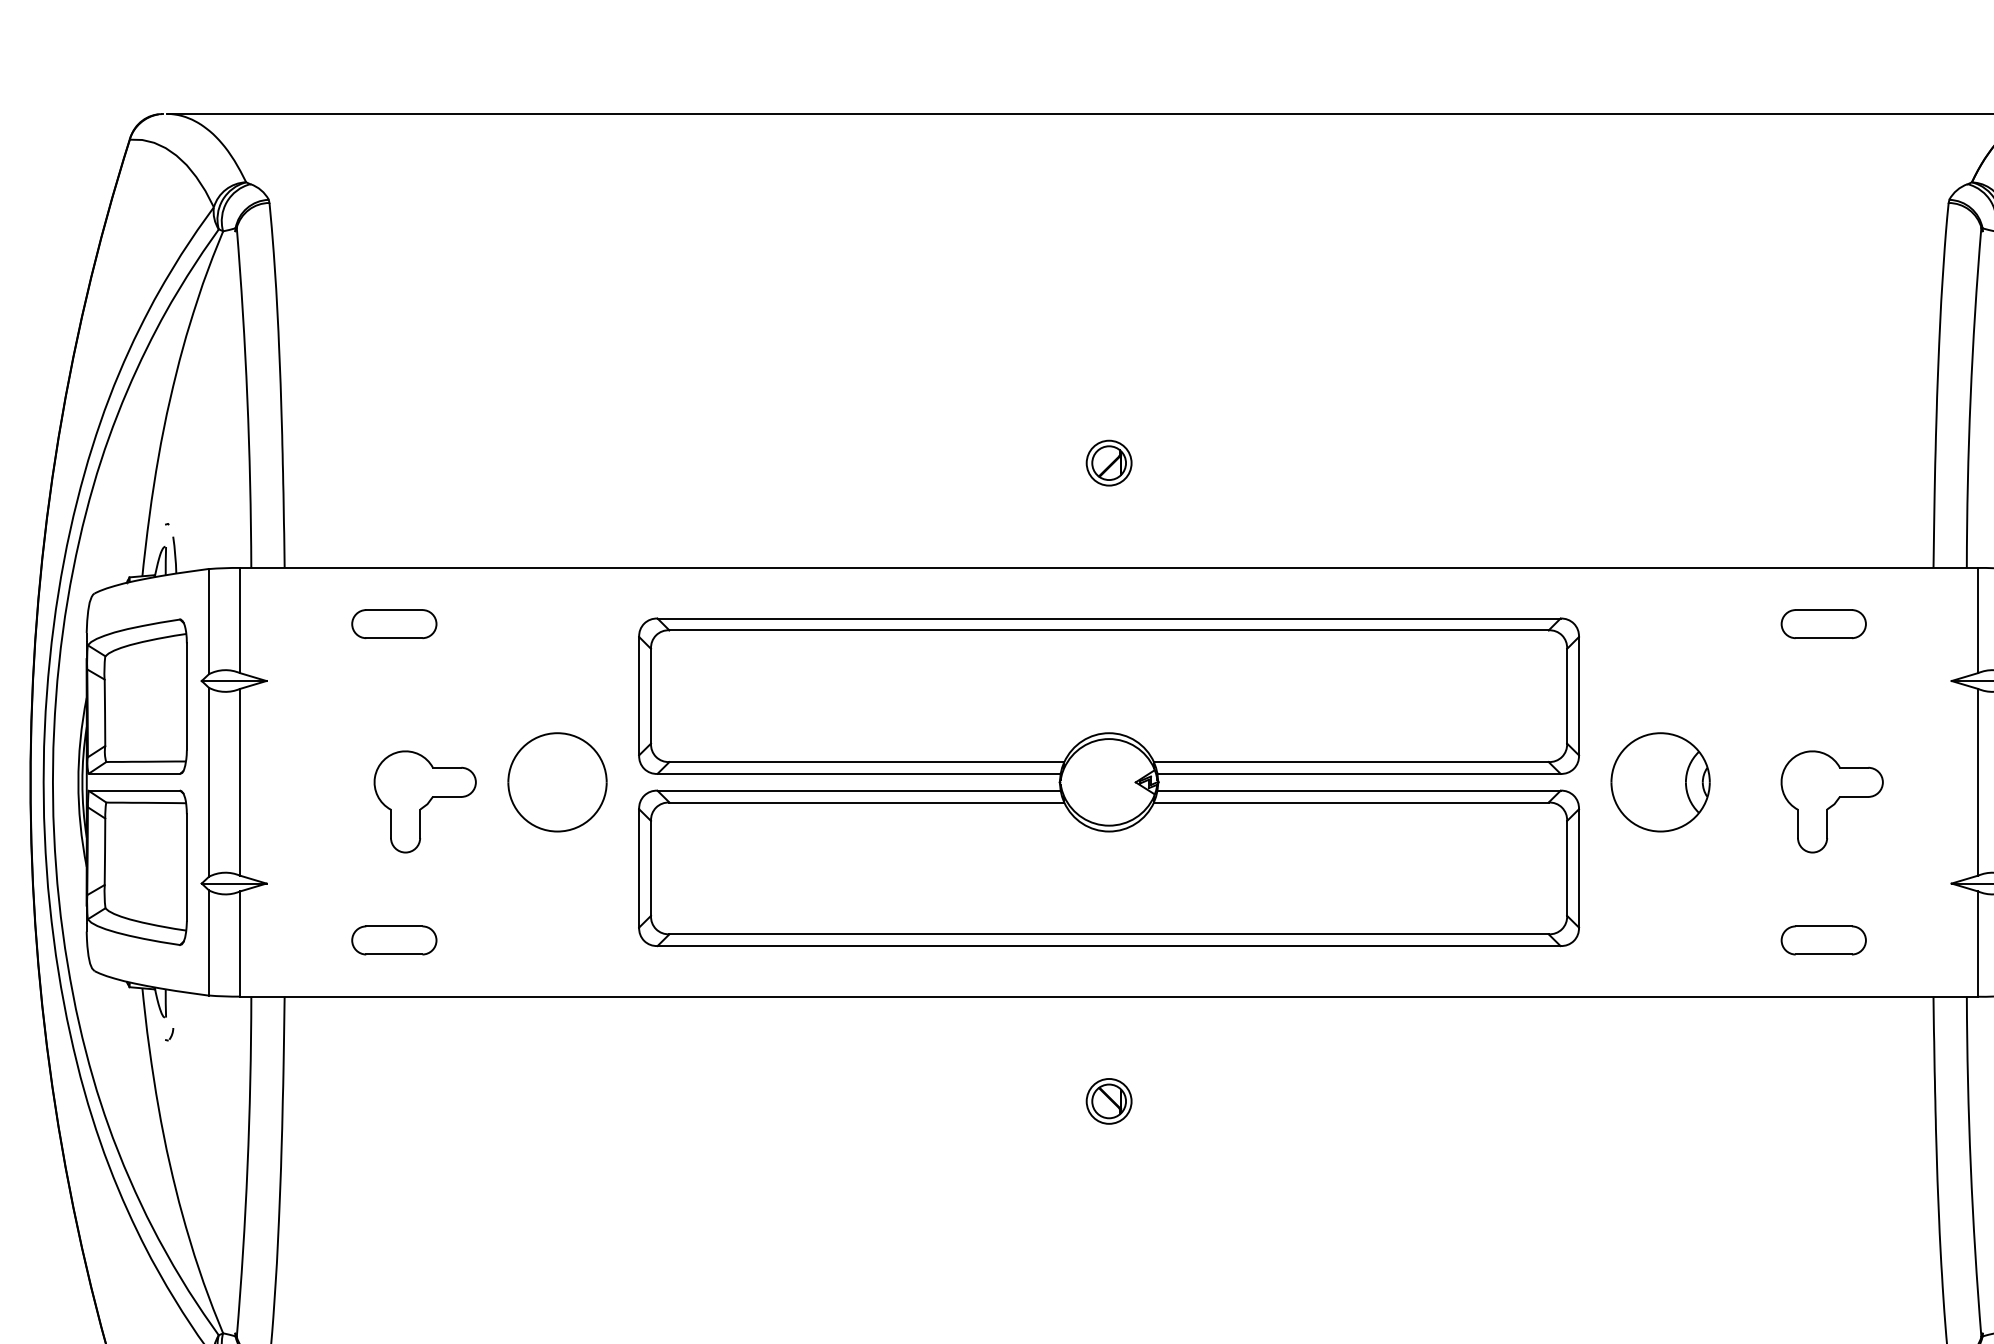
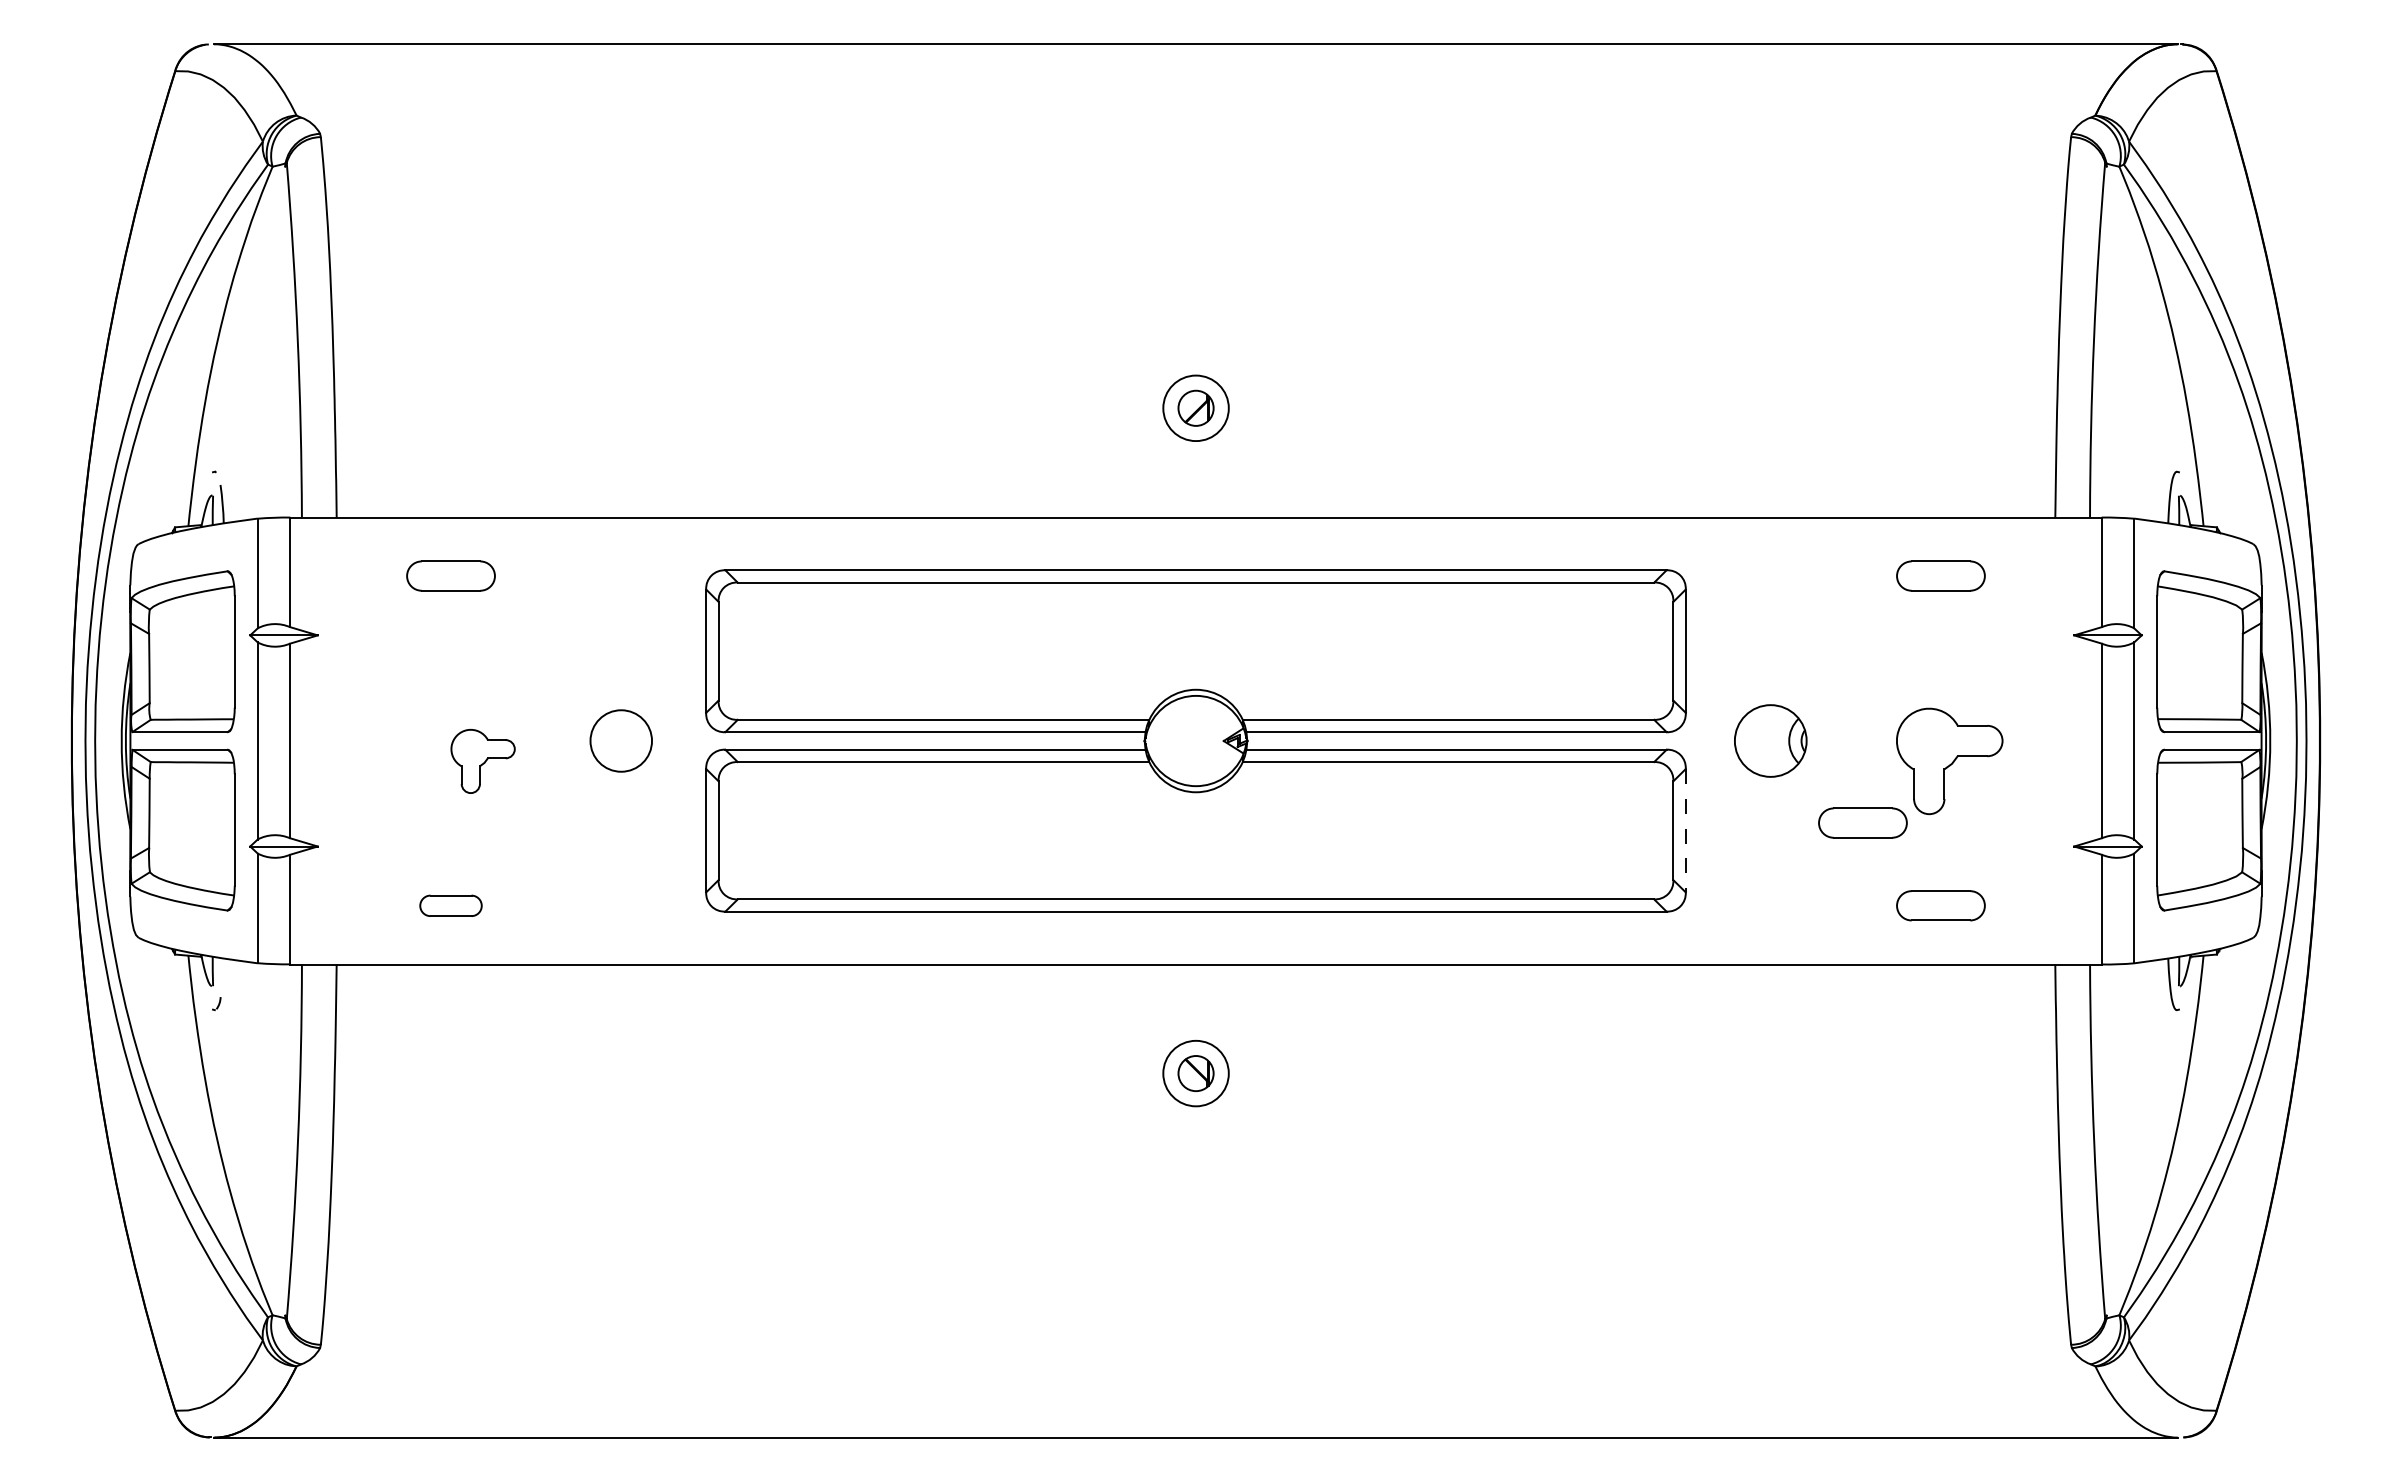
circle: (1108, 462) -> (1195, 407), size x1.4
part: (557, 781) -> (621, 740), size x0.6
part: (1660, 781) -> (1770, 740), size x0.7
part: (424, 802) -> (482, 761), size x0.6
part: (1748, 860) -> (1862, 822), added
line: (1578, 868) -> (1685, 830), solid -> dashed
part: (393, 940) -> (450, 905), size x0.7
circle: (1108, 1101) -> (1195, 1073), size x1.4

